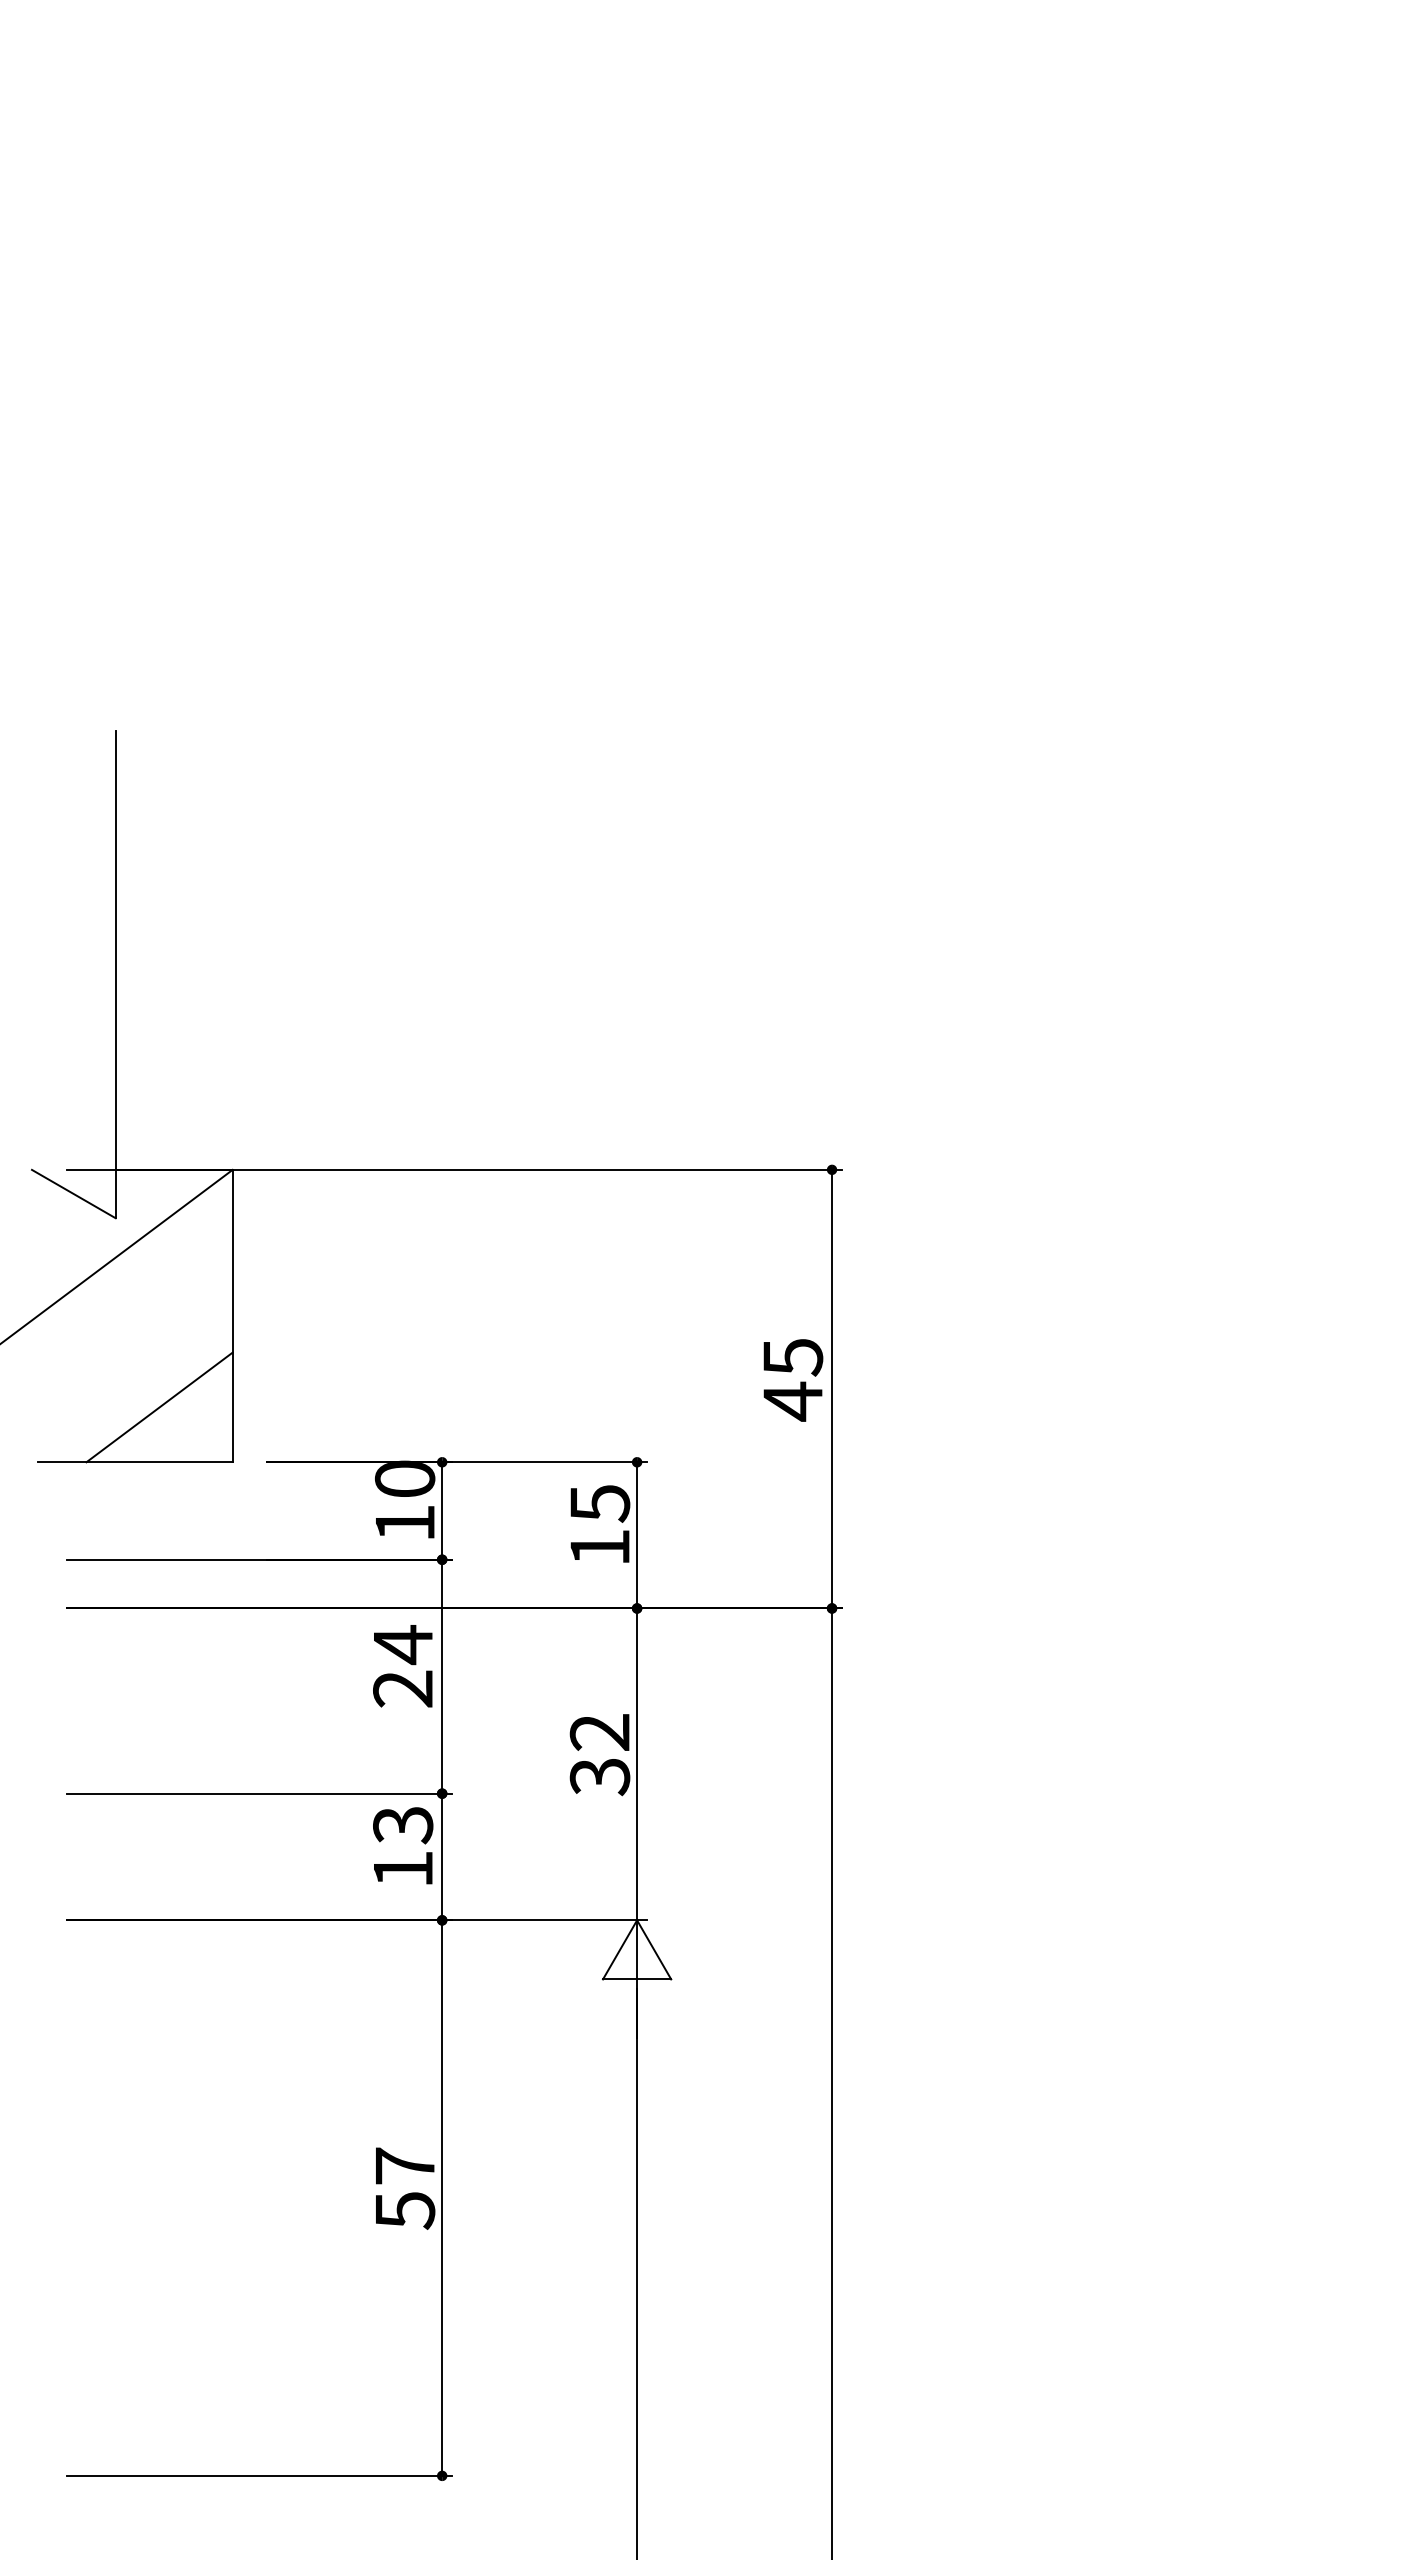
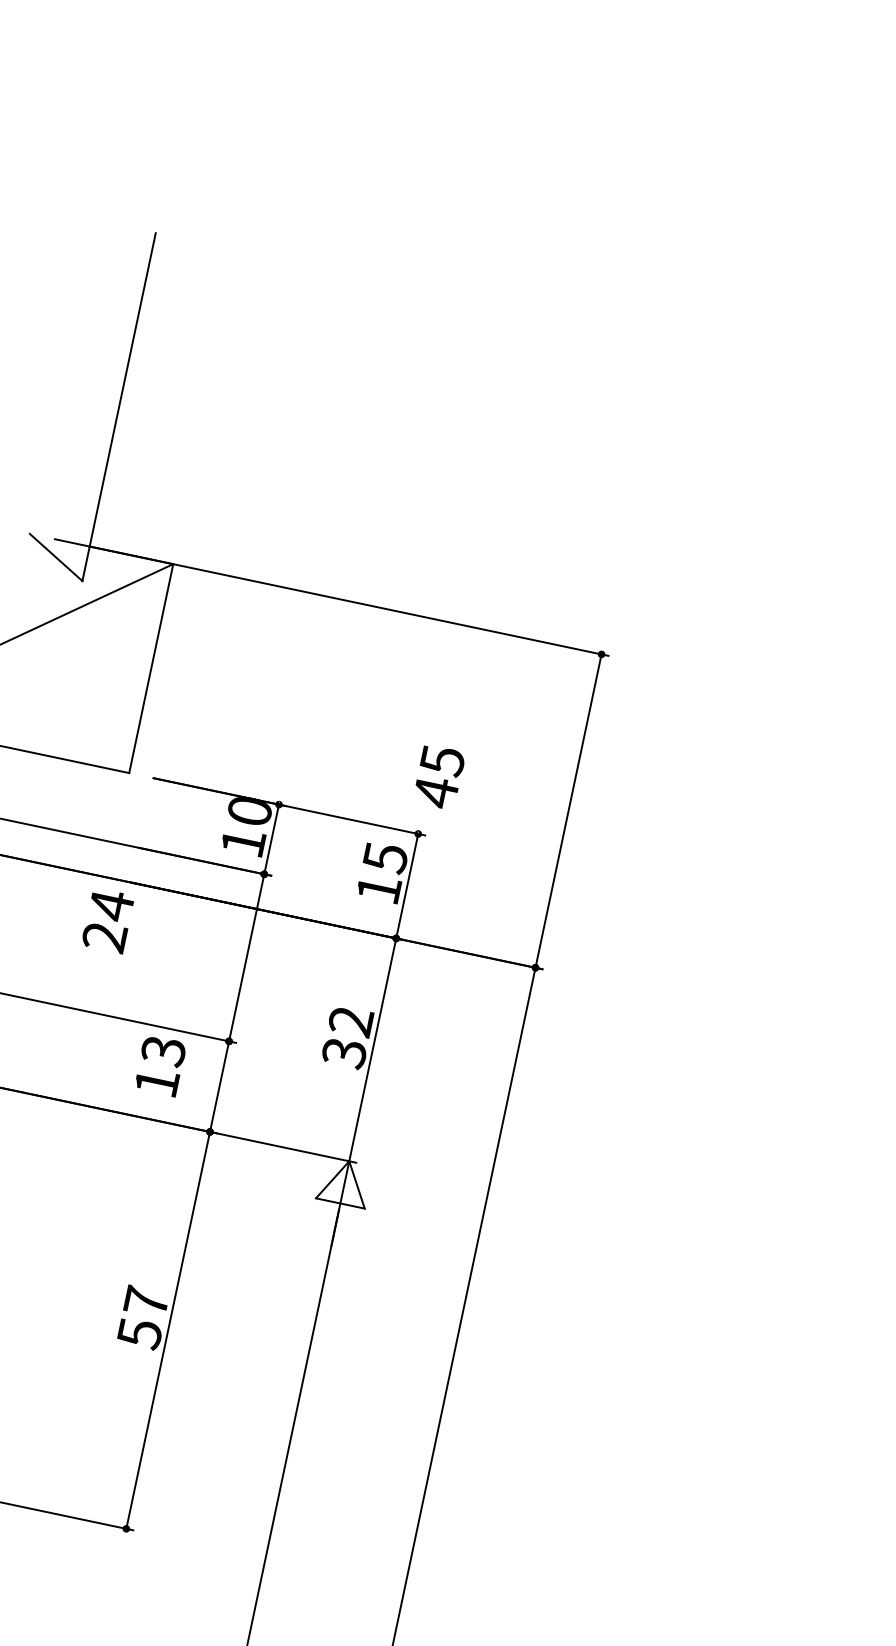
text: (793, 1380) -> (439, 777), moved
line: (159, 1407) -> (85, 722), removed
text: (402, 1666) -> (107, 920), moved
text: (403, 1845) -> (160, 1065), moved

